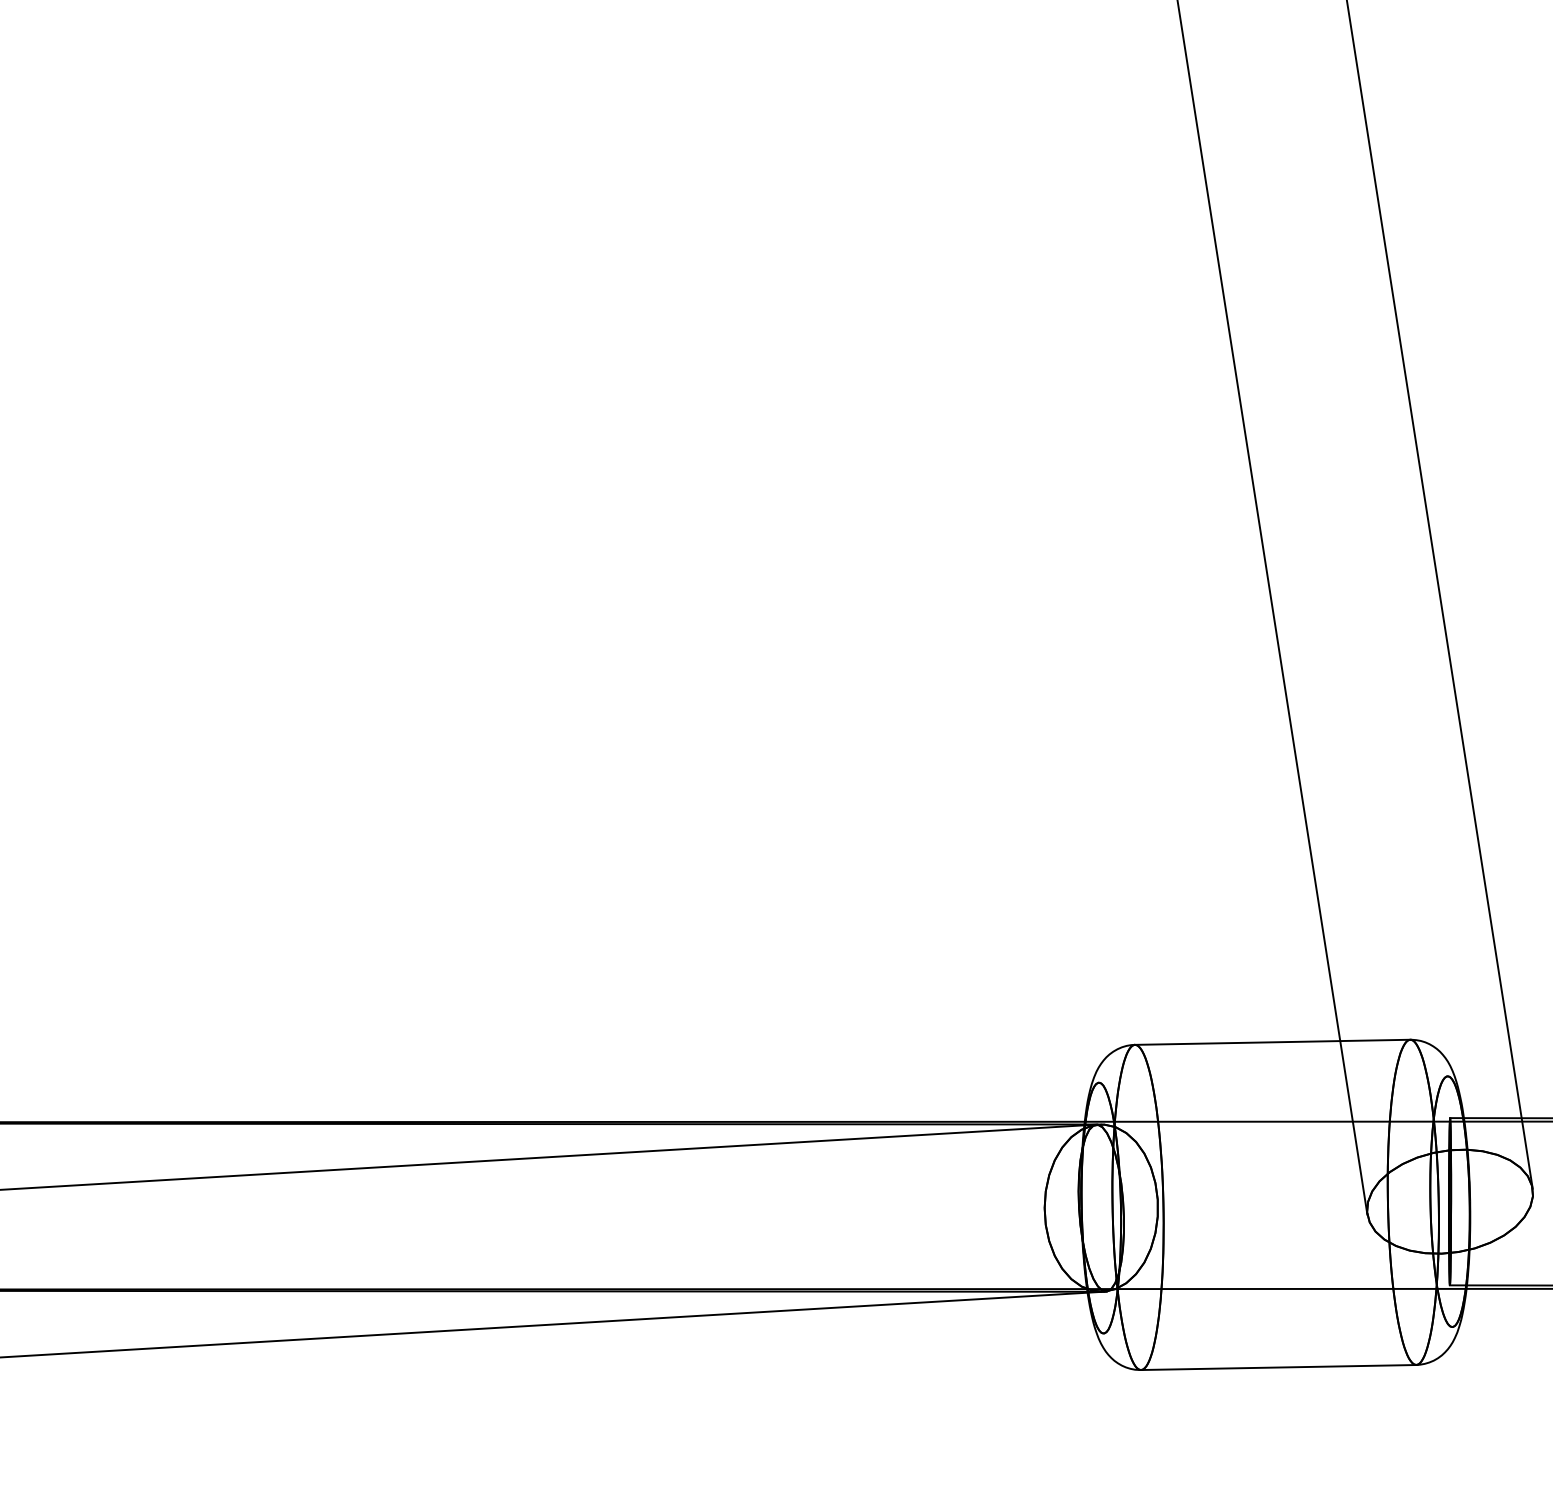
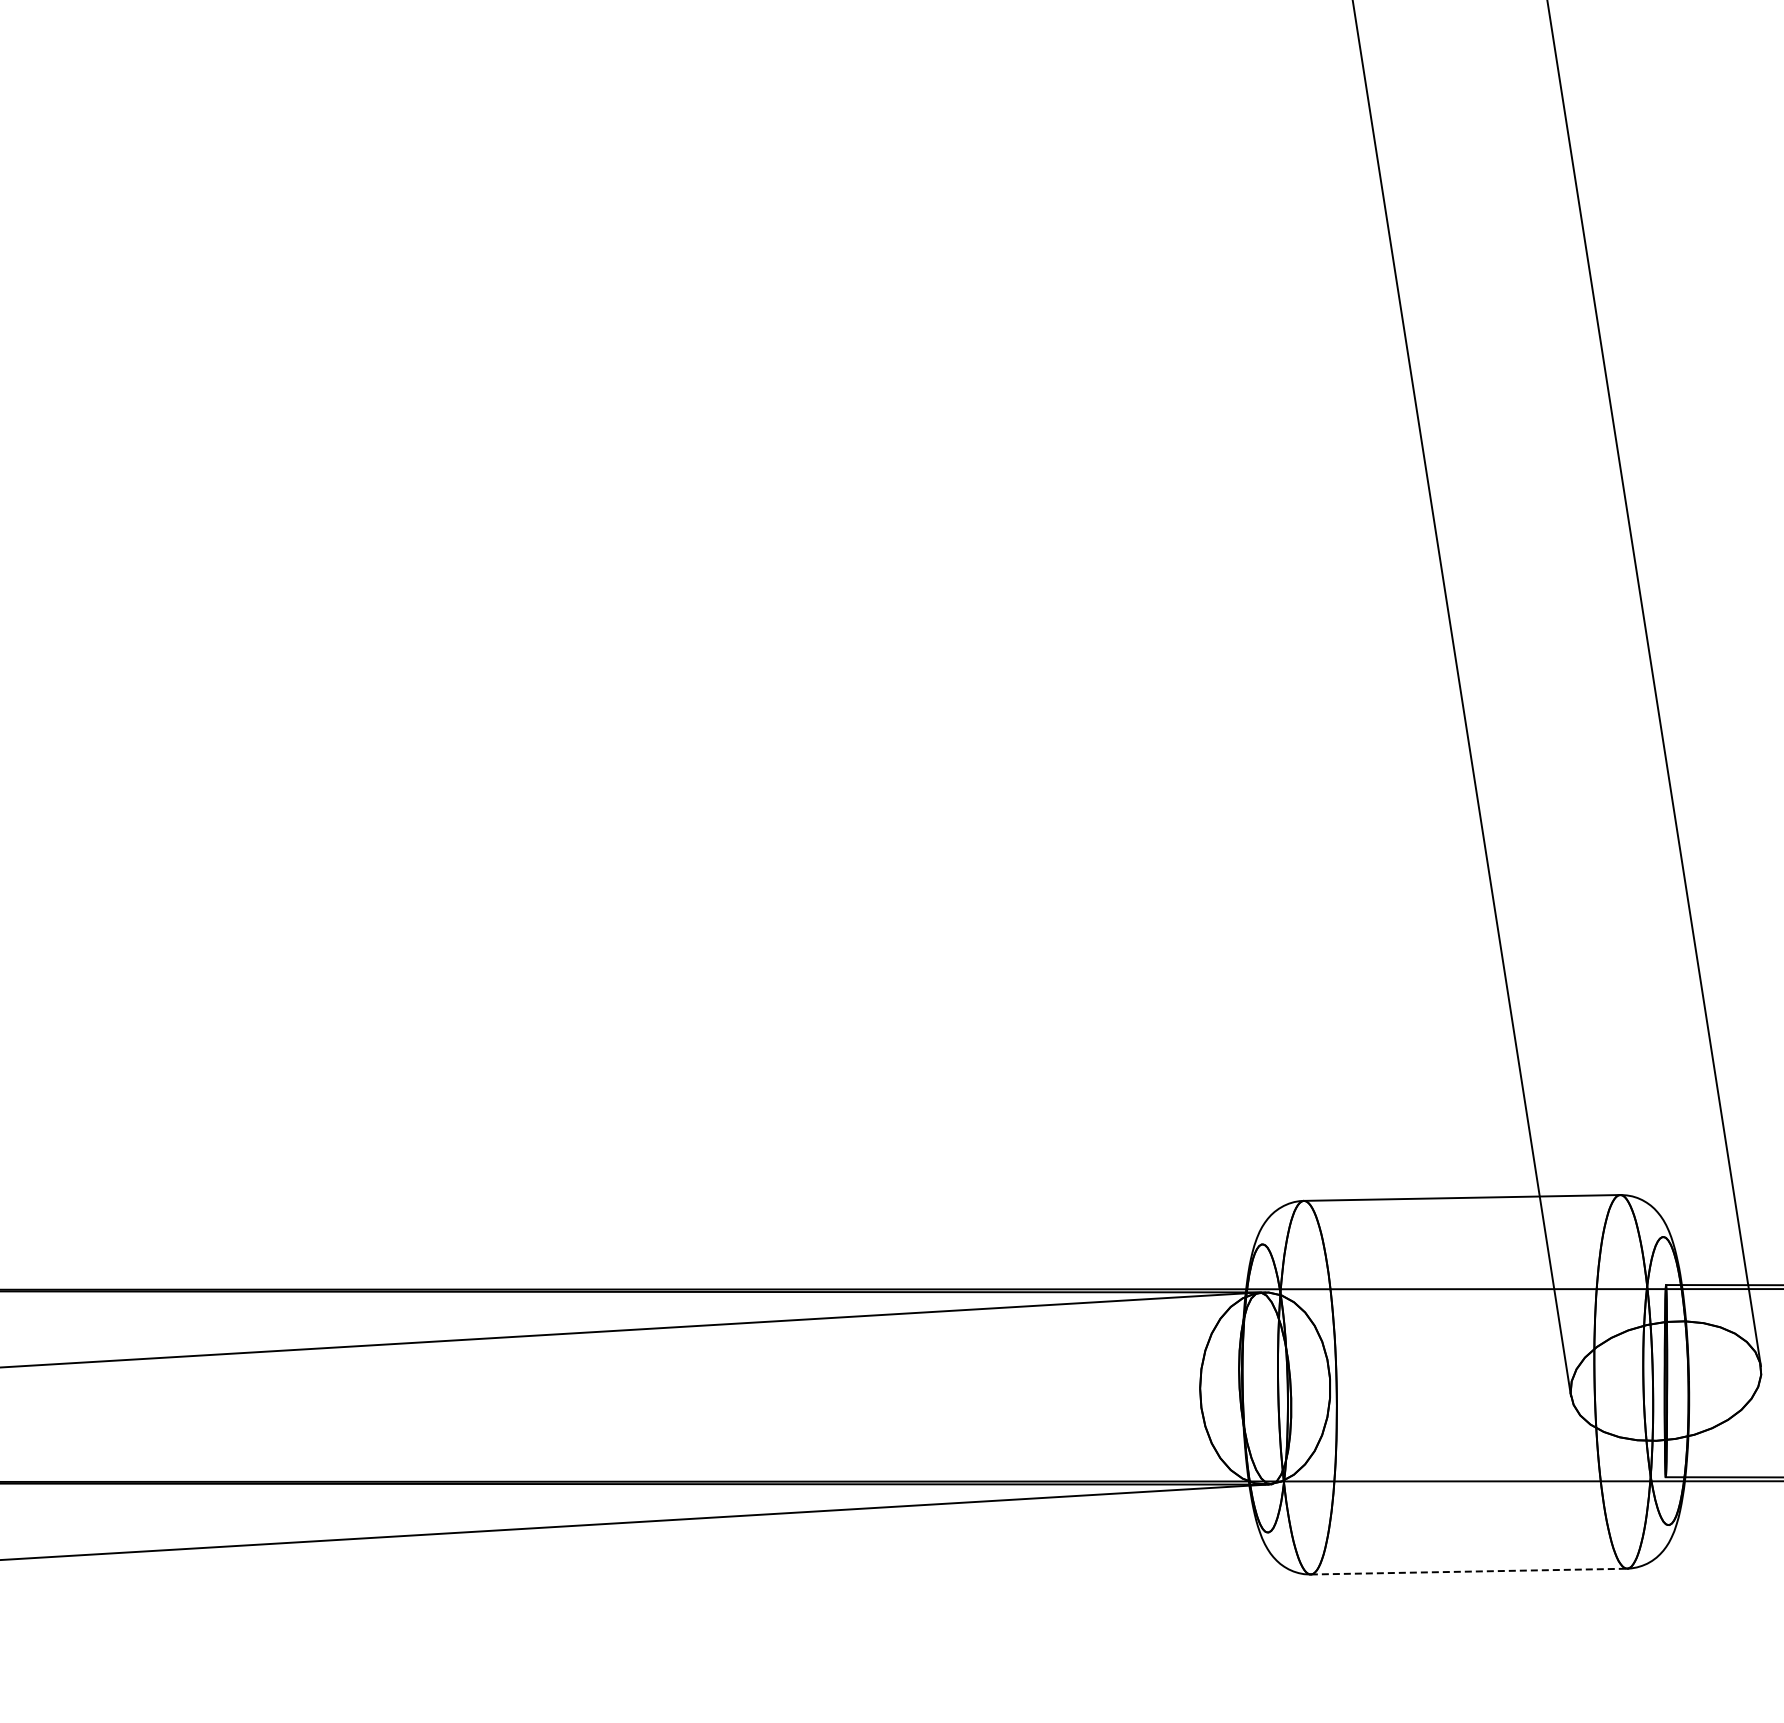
line: (1279, 1367) -> (1469, 1571), solid -> dashed

